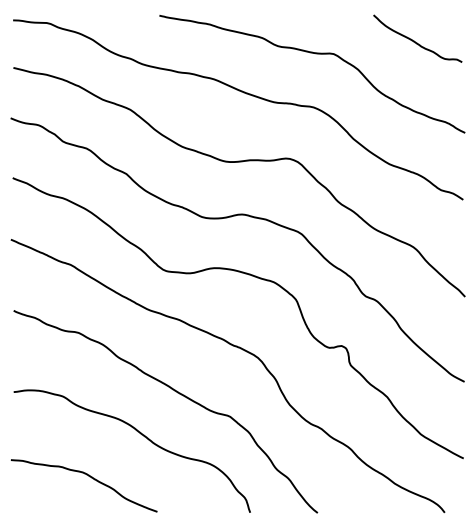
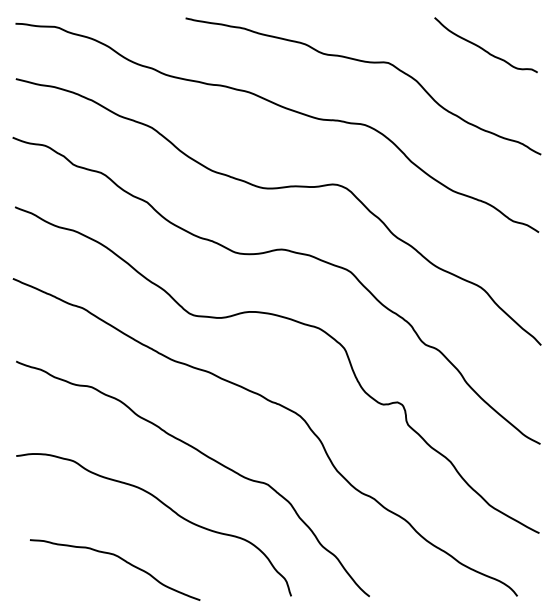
curve: (88, 476) -> (120, 559), moved

